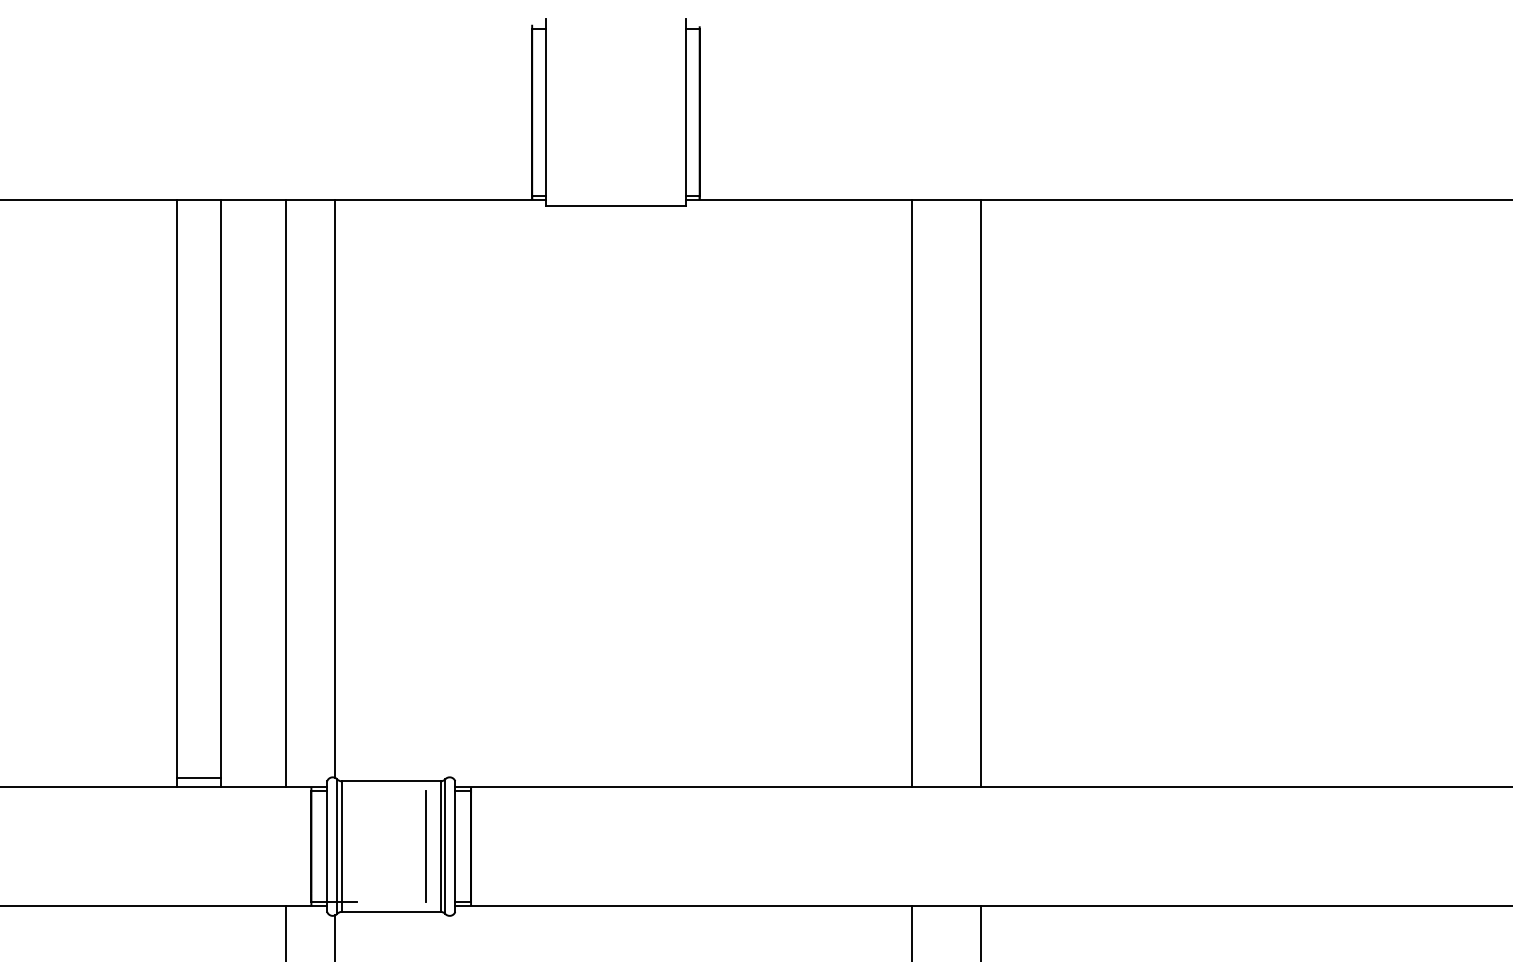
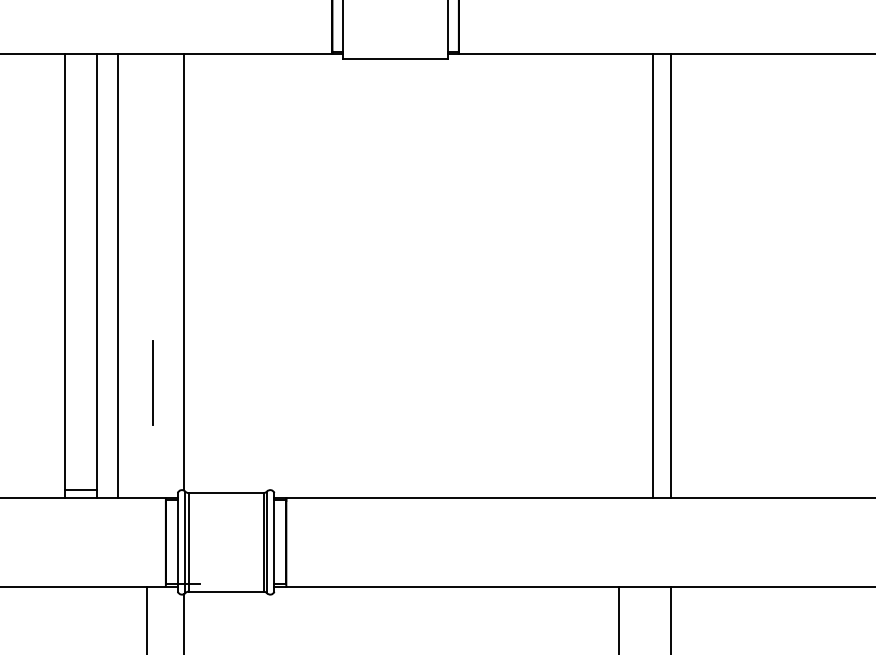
line: (285, 493) -> (117, 275), moved
line: (911, 493) -> (653, 275), moved
line: (425, 846) -> (153, 383), moved

